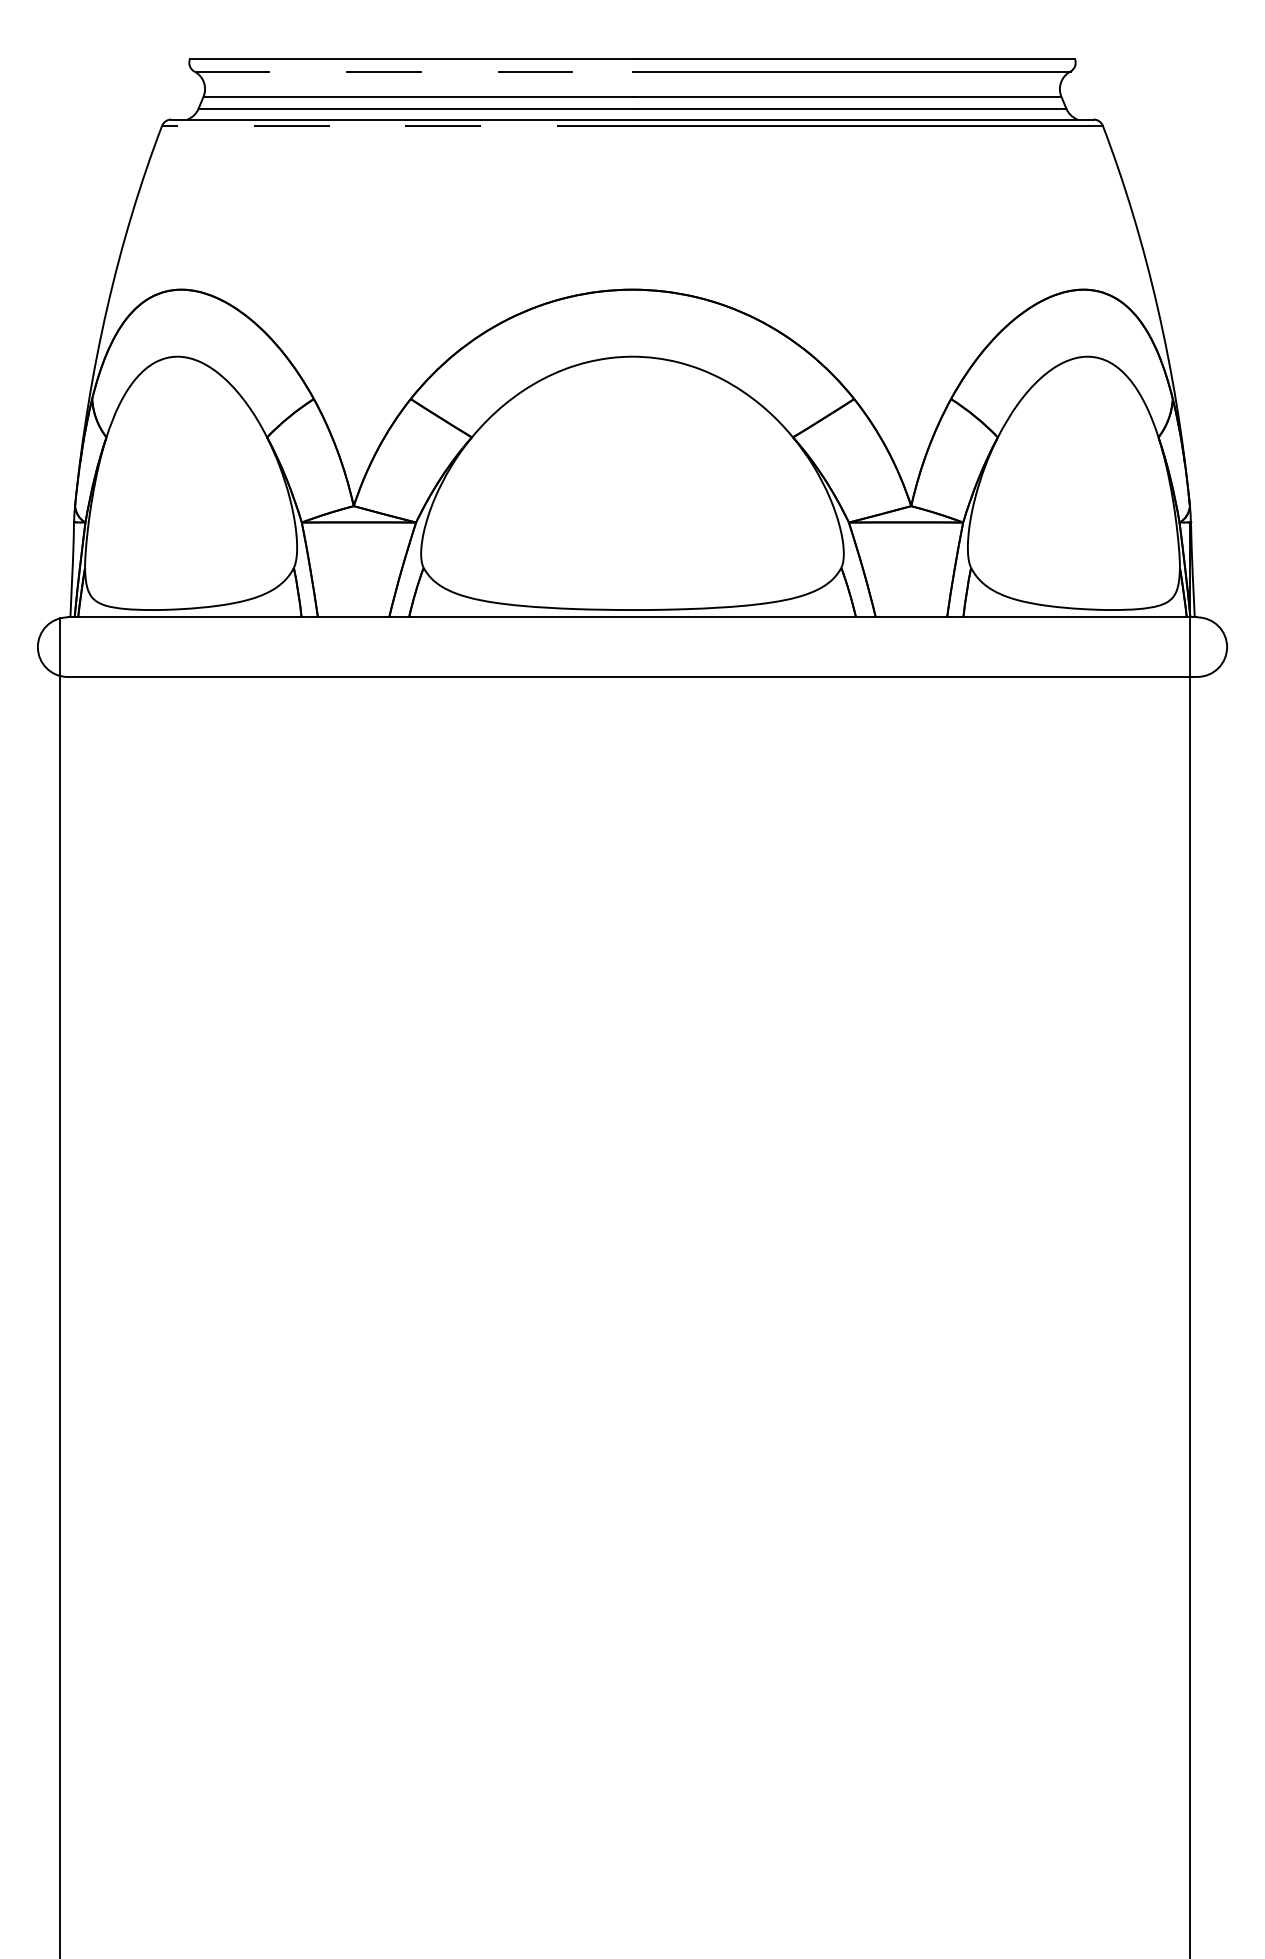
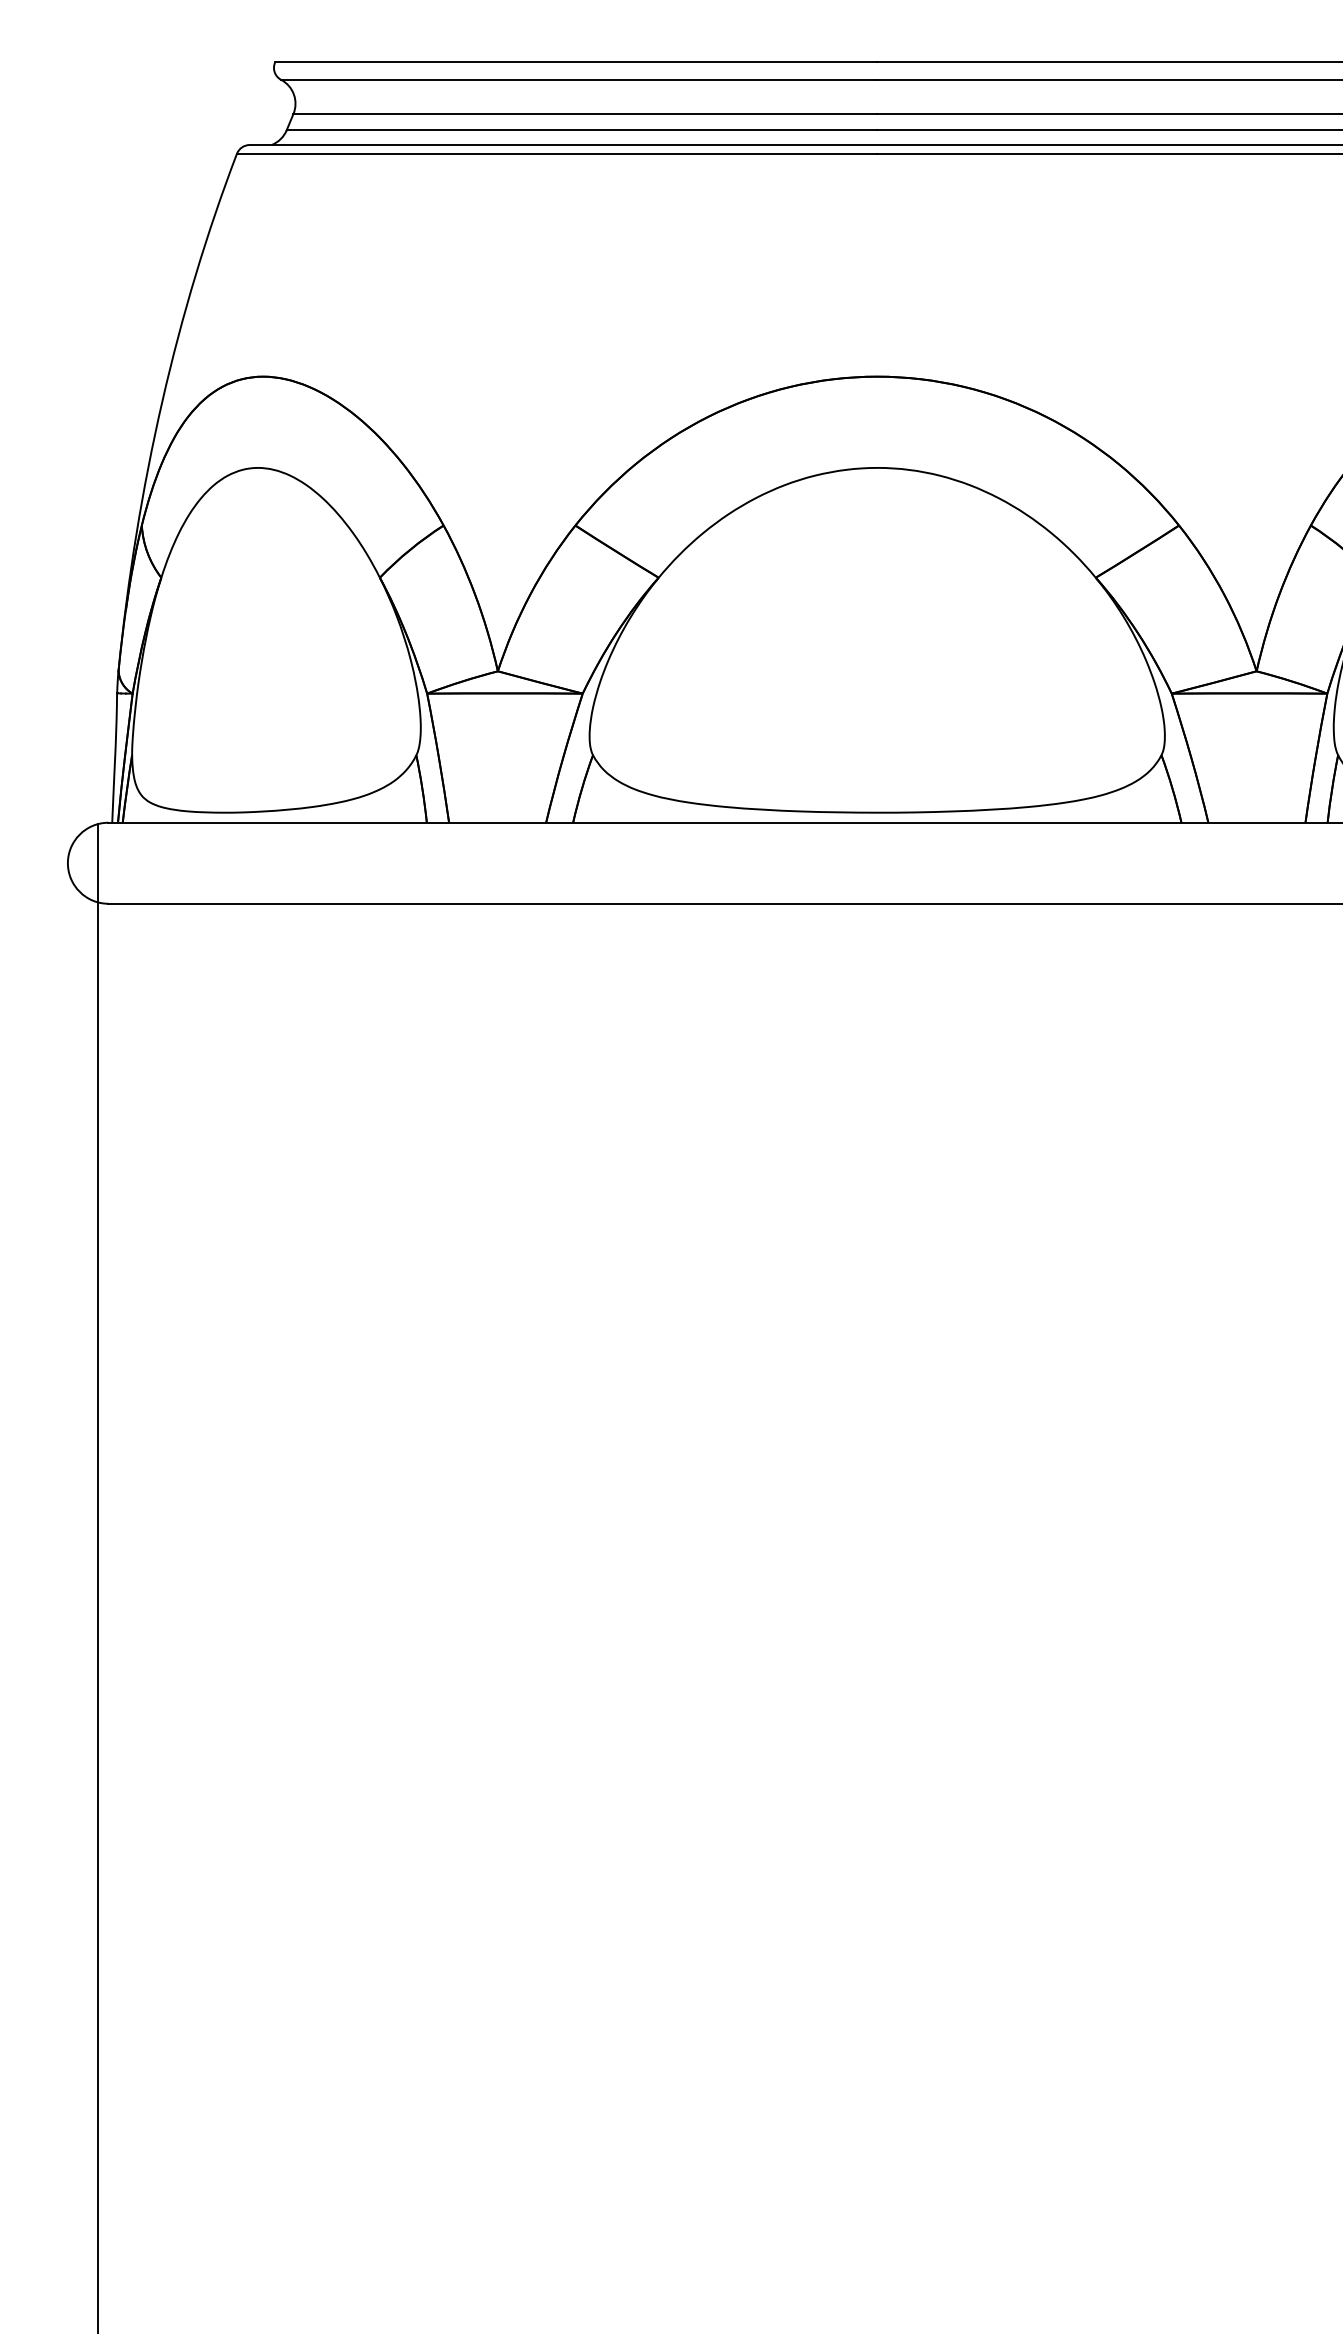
line: (413, 71) -> (579, 79), dashed -> solid
line: (396, 125) -> (556, 153), dashed -> solid

